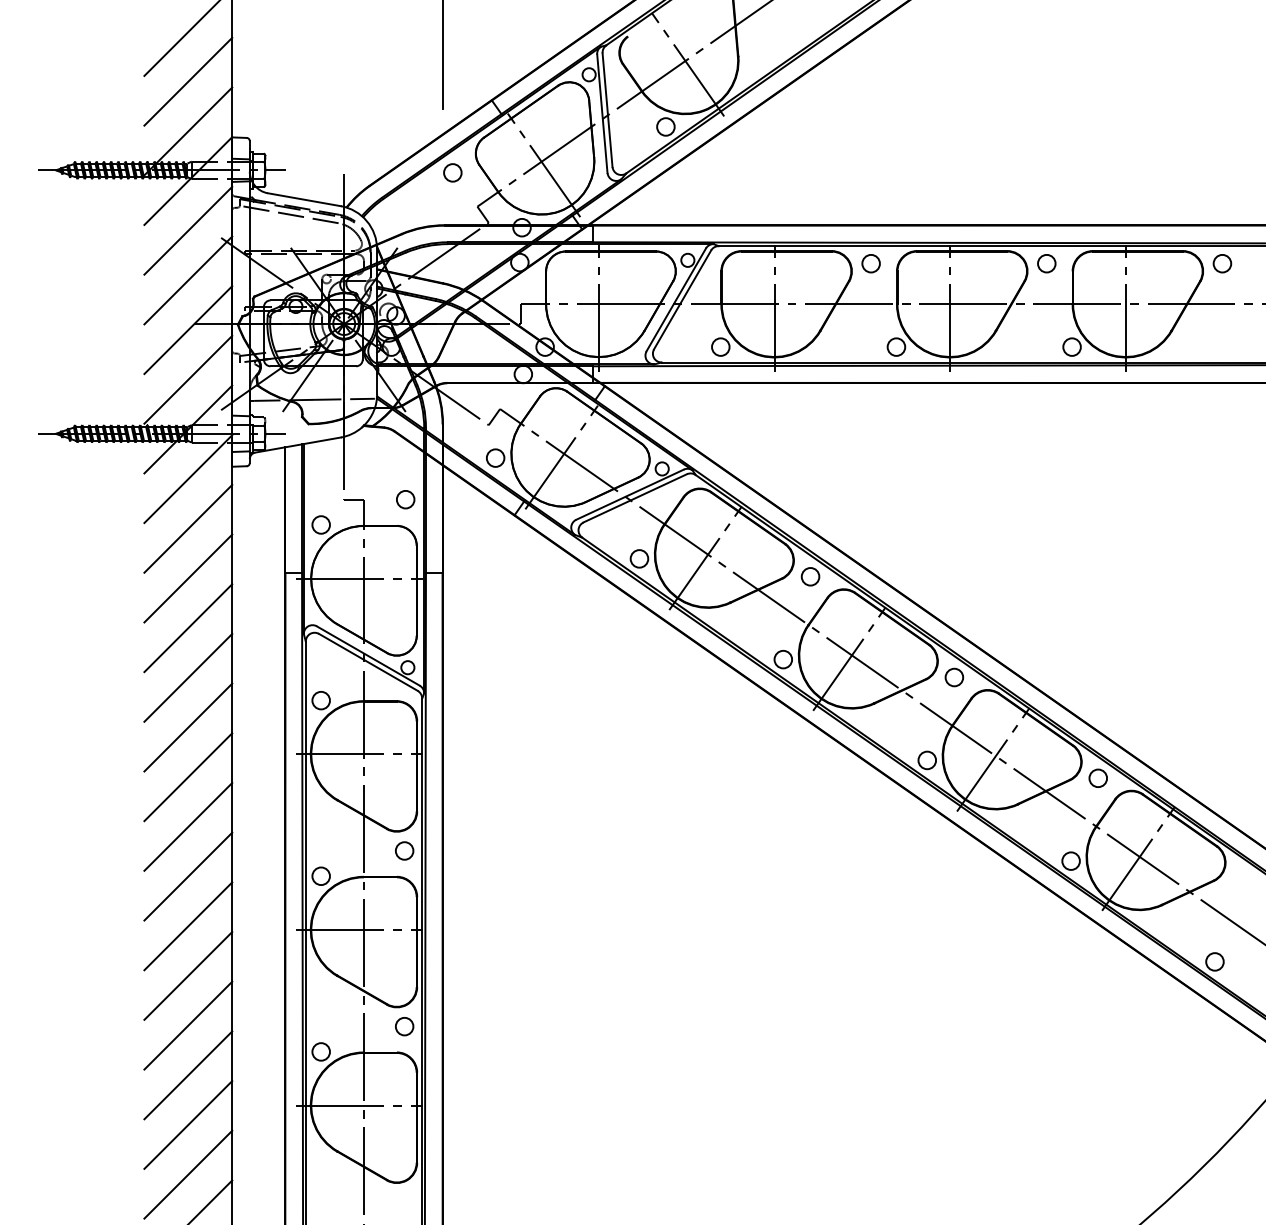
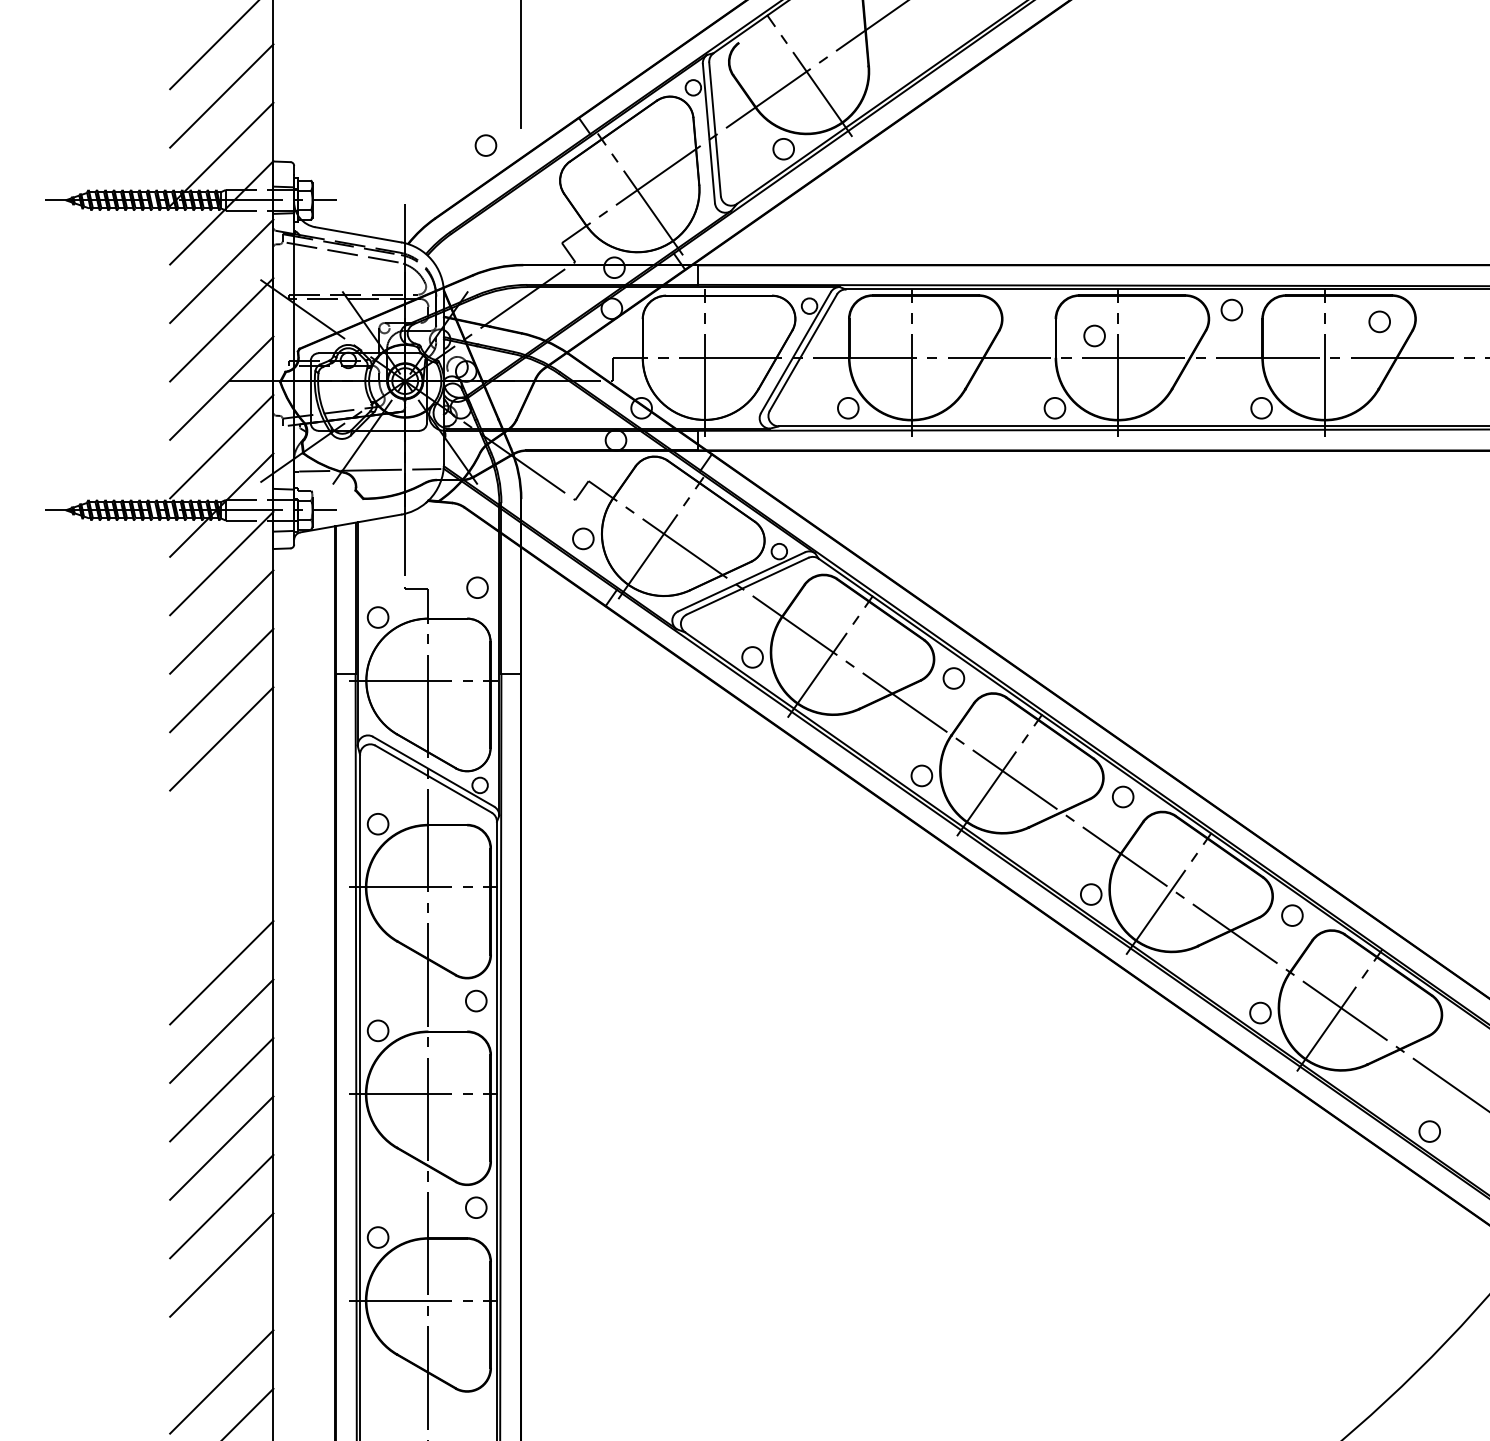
circle: (452, 172) -> (485, 145), moved
circle: (870, 263) -> (1093, 335), moved
circle: (1222, 263) -> (1379, 321), moved
line: (188, 677) -> (222, 796), removed
line: (188, 727) -> (222, 855), removed
line: (188, 777) -> (222, 914), removed
line: (188, 1124) -> (222, 1322), removed

